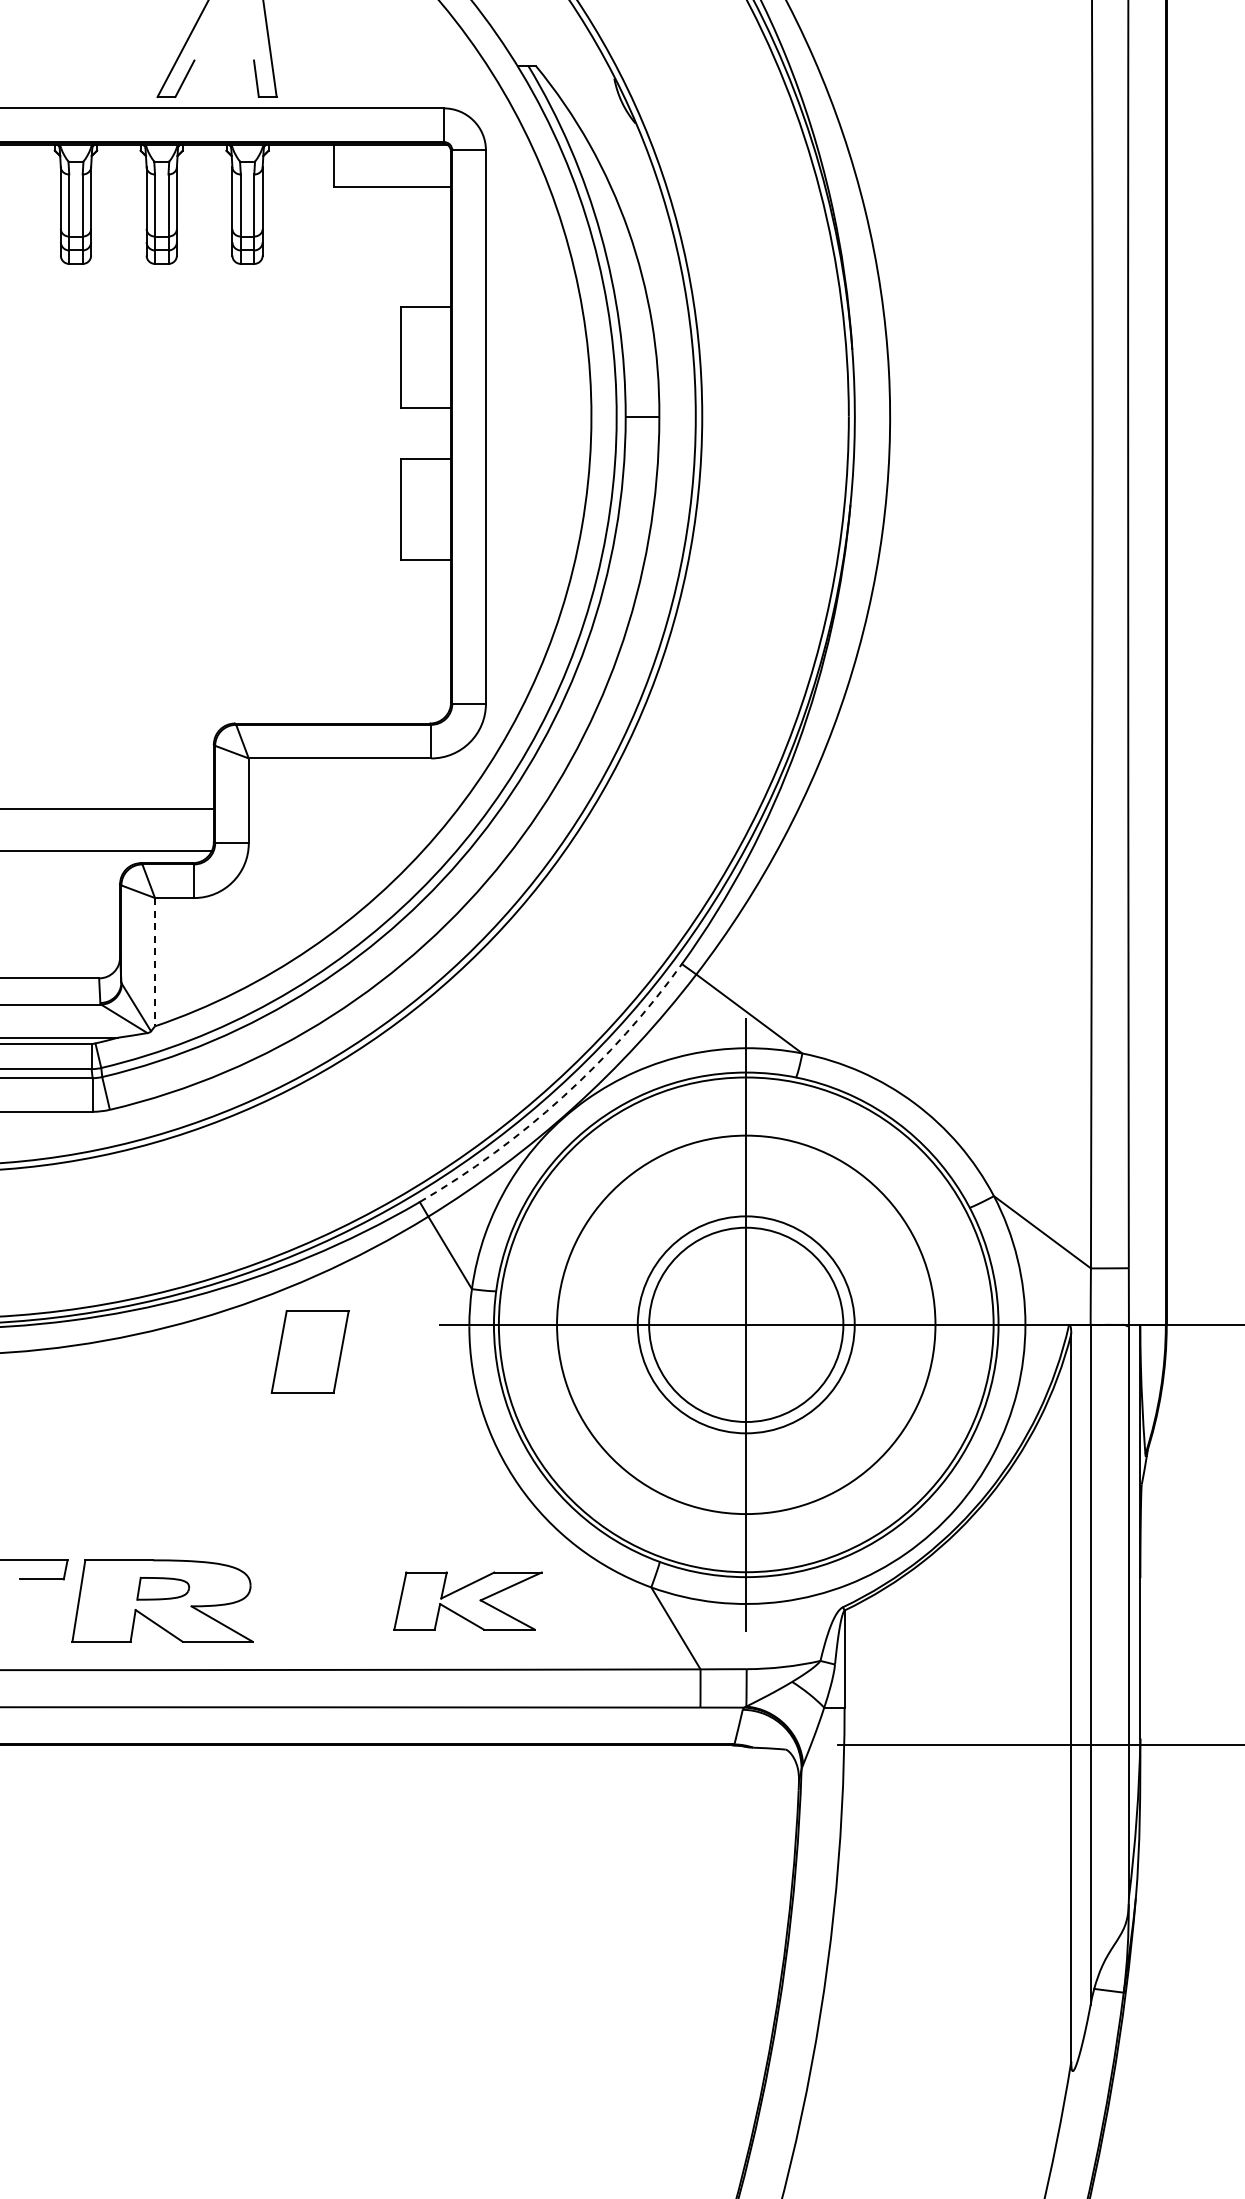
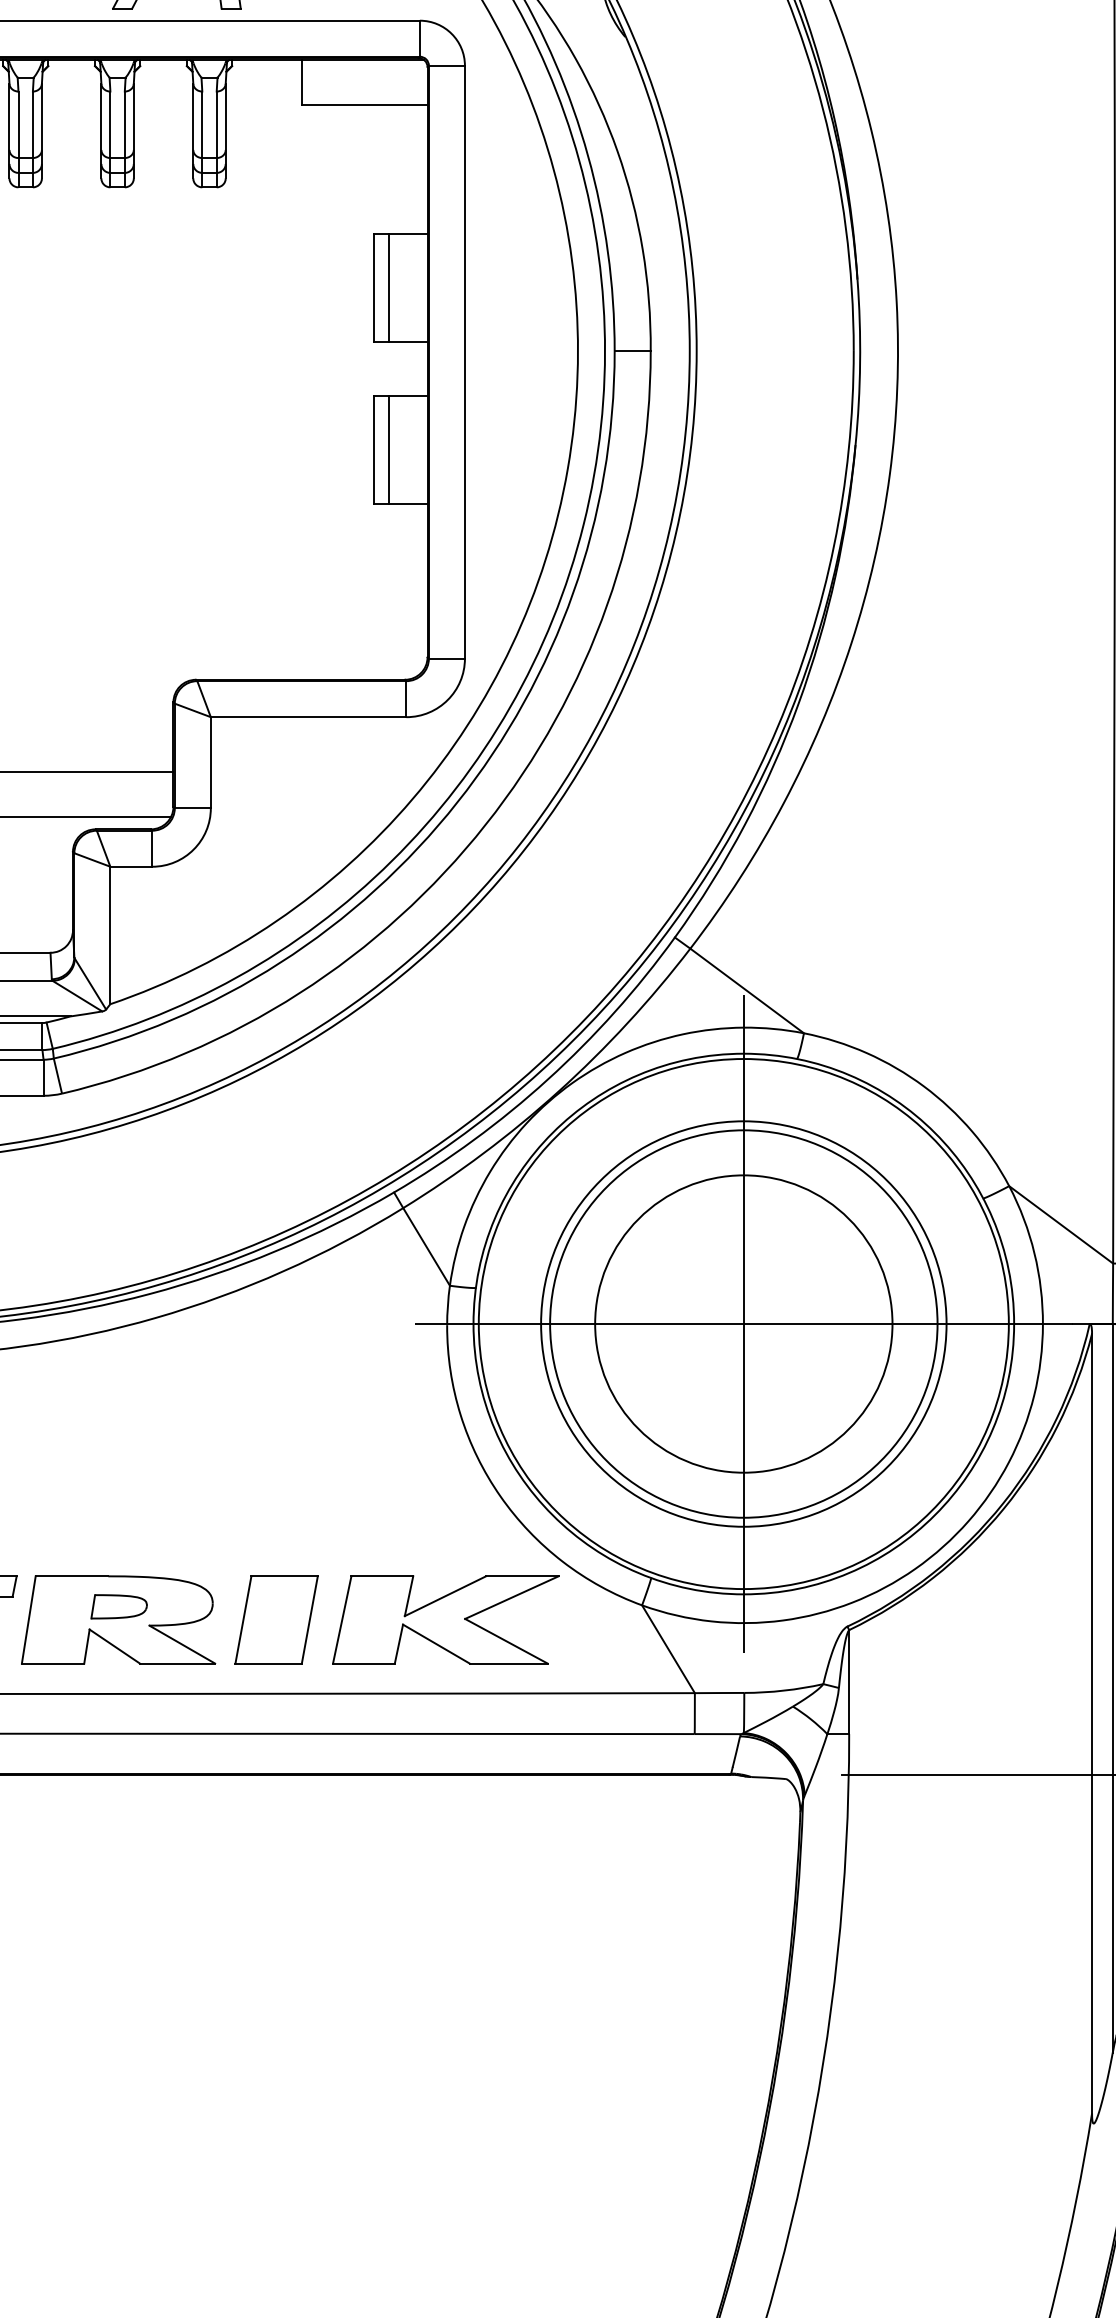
line: (415, 357) -> (389, 287), added
line: (415, 508) -> (389, 449), added
line: (155, 962) -> (110, 935), dashed -> solid
arc: (563, 1096) -> (548, 1079), dashed -> solid
circle: (746, 1324) -> (744, 1323), size x1.43
circle: (746, 1324) -> (744, 1323), size x1.67
part: (309, 1351) -> (275, 1619), moved
part: (467, 1600) -> (445, 1619), size x1.43

